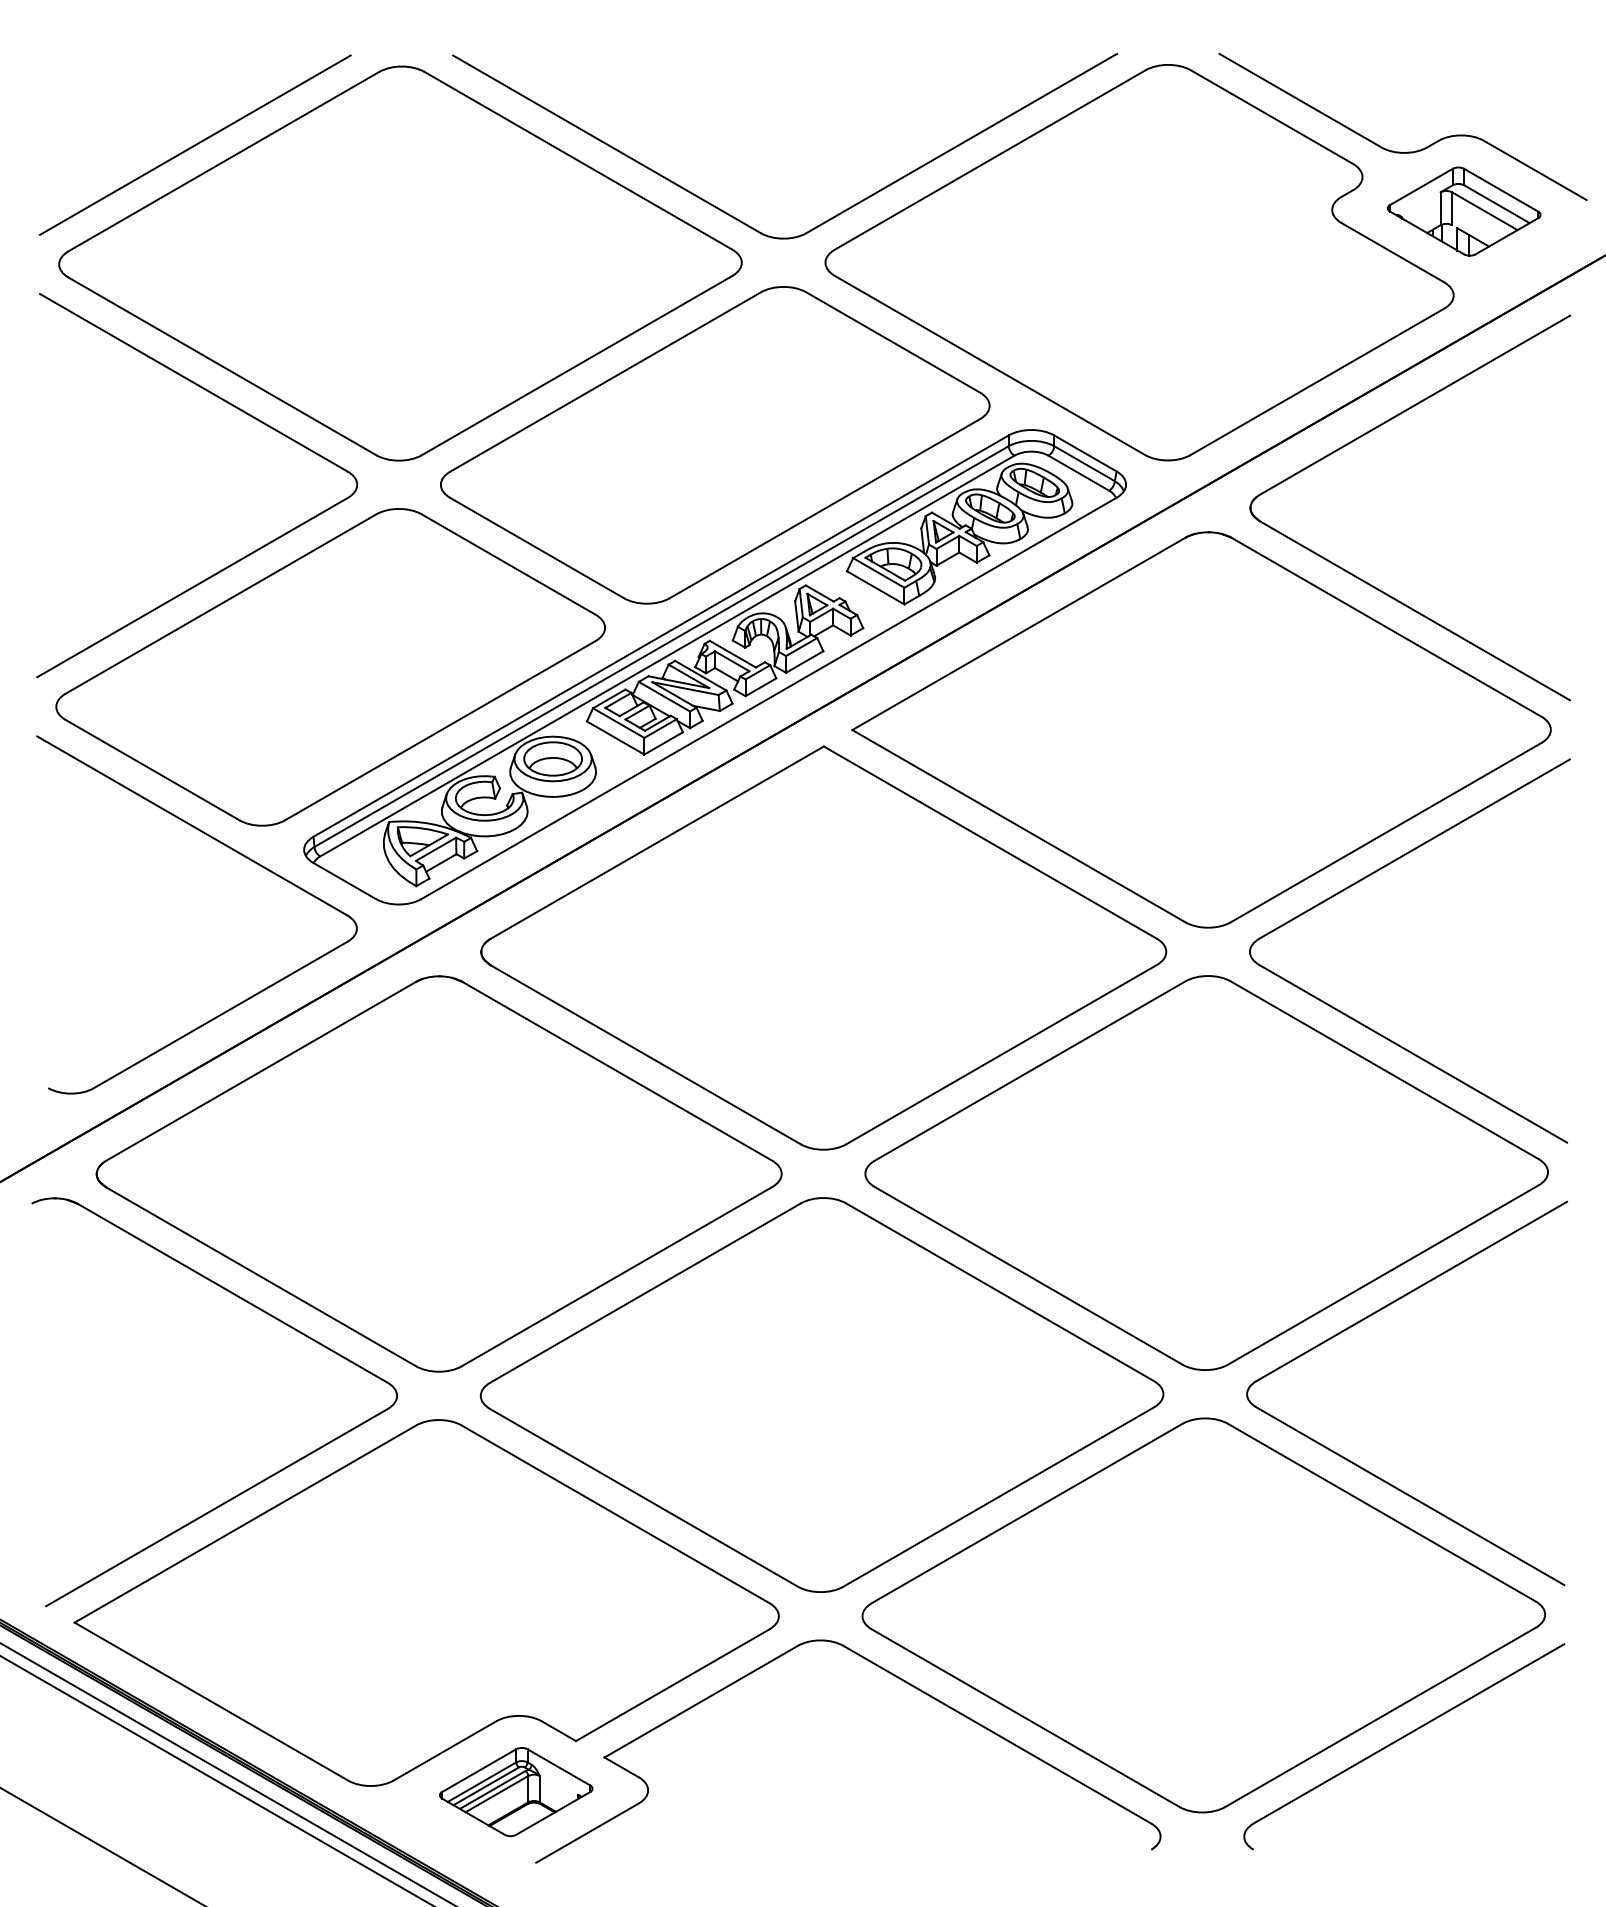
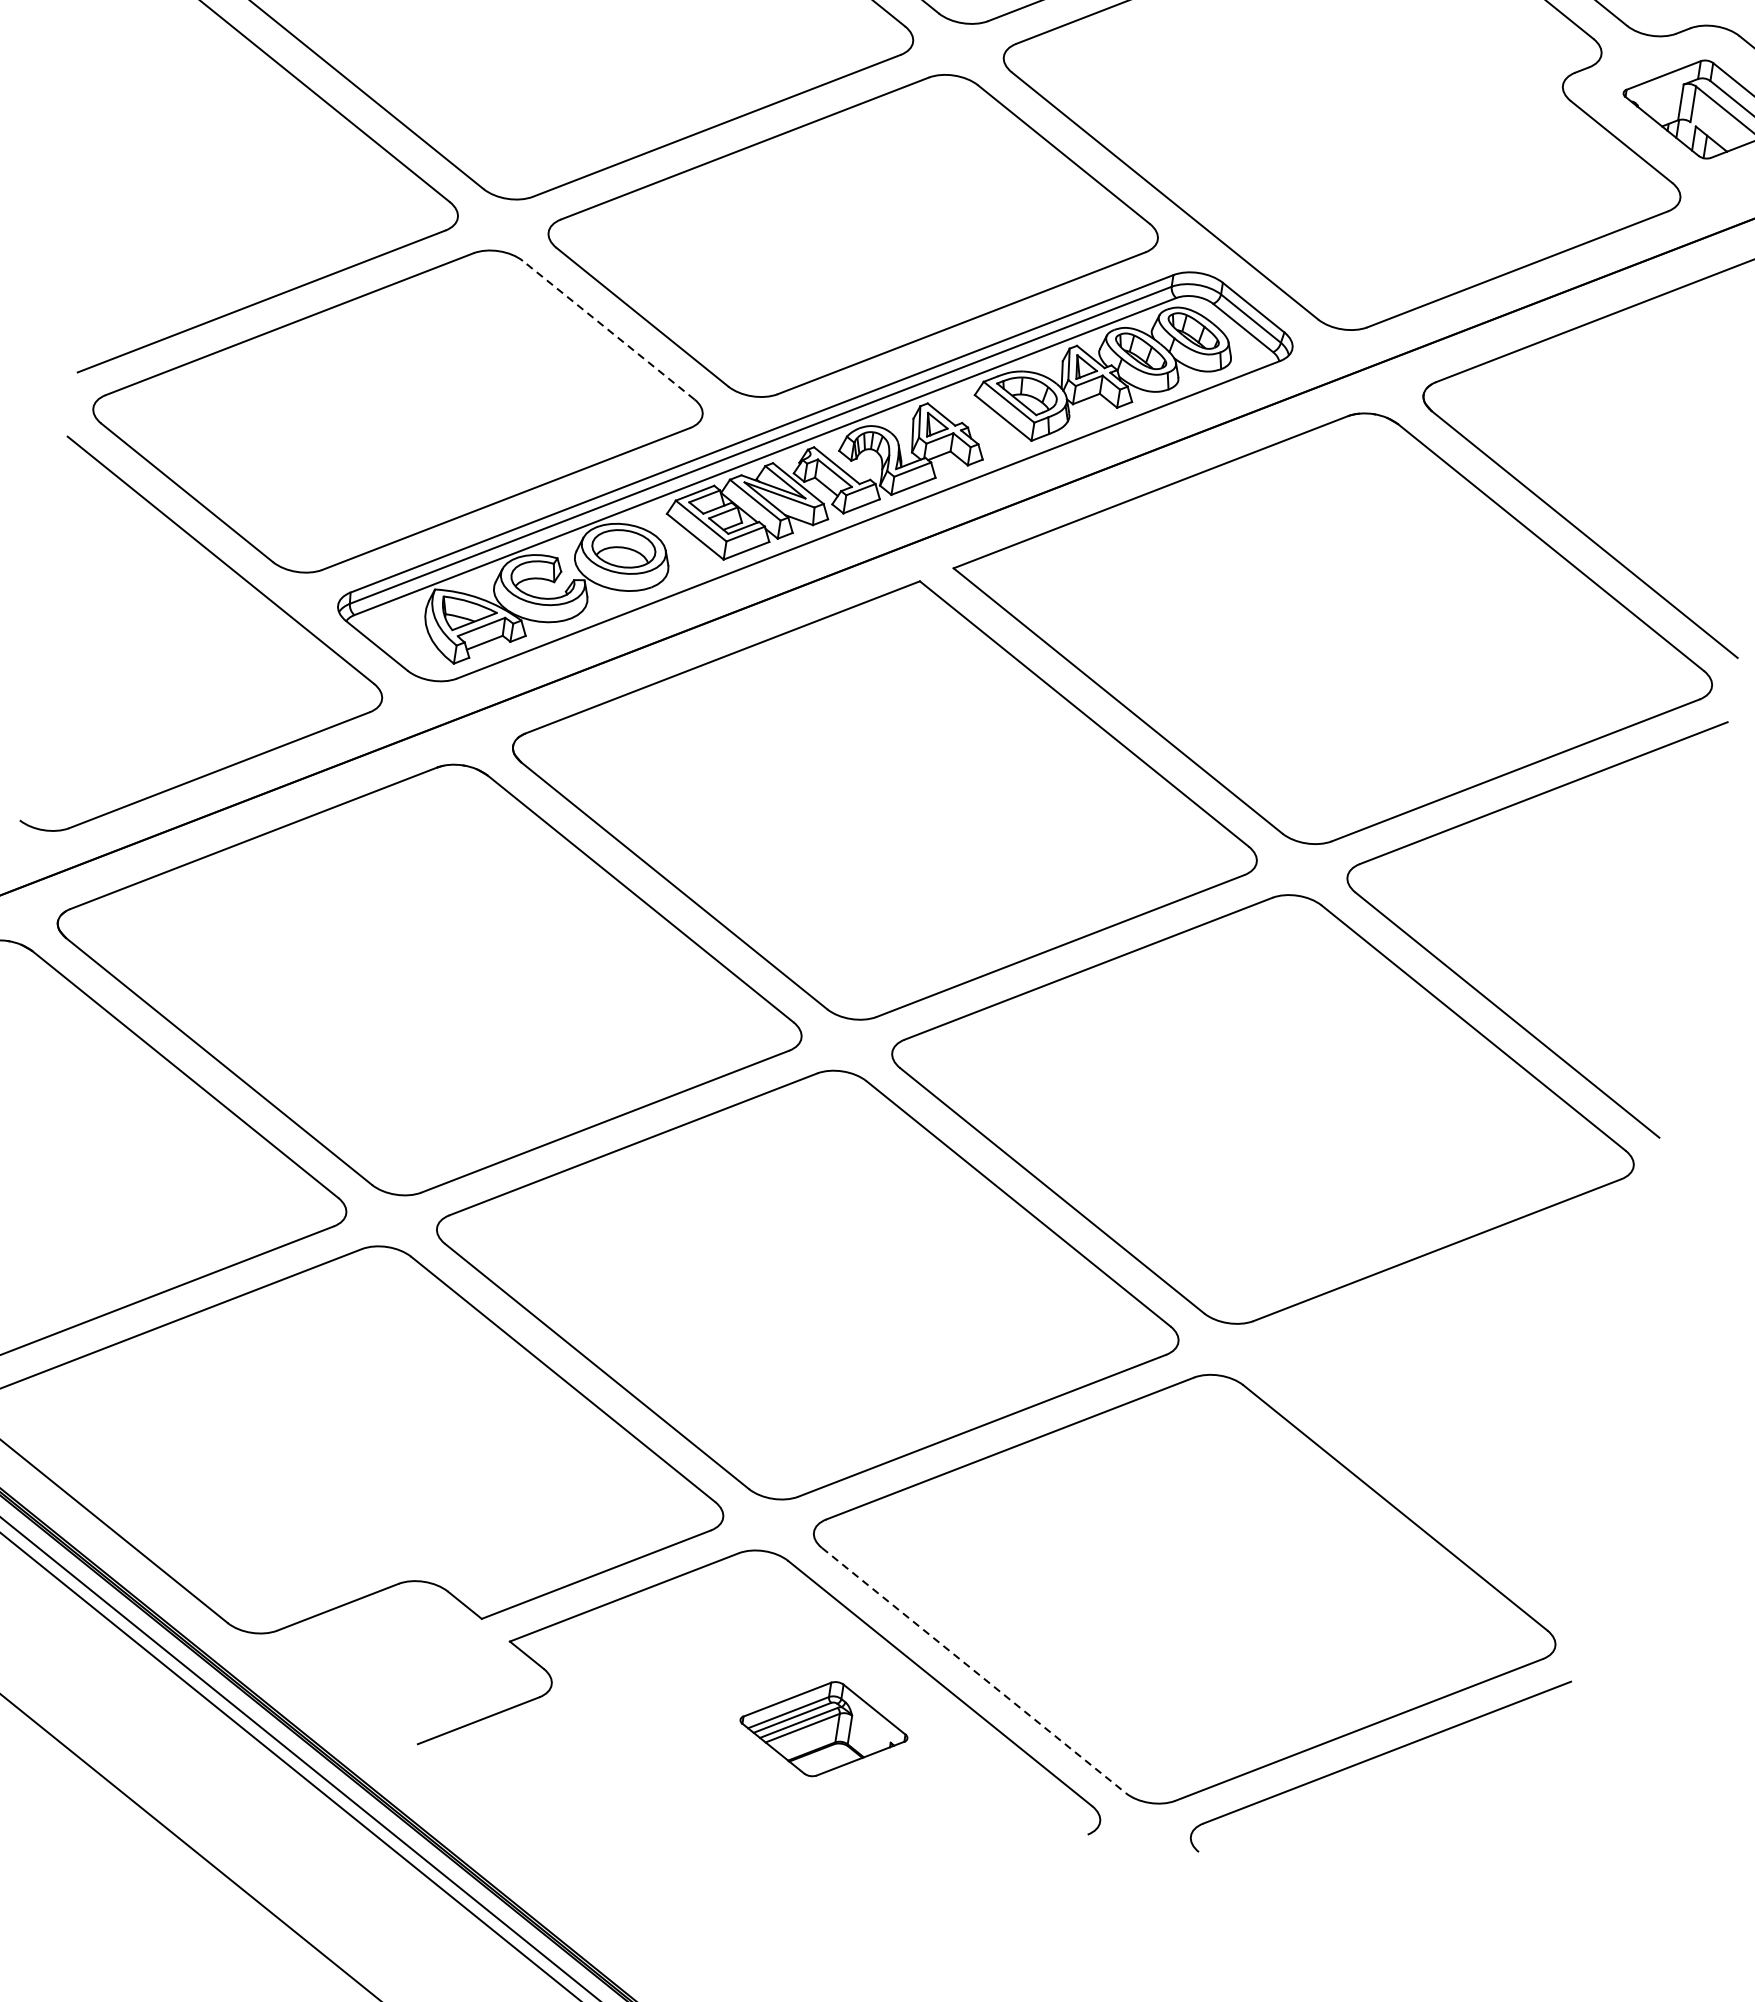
line: (508, 564) -> (608, 330), solid -> dashed
part: (1367, 1318) -> (1412, 1294), removed
line: (1025, 1718) -> (973, 1670), solid -> dashed
part: (516, 1791) -> (824, 1728), moved

